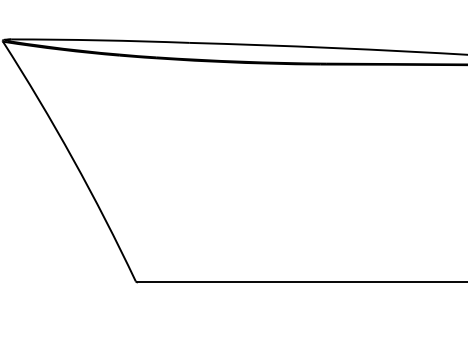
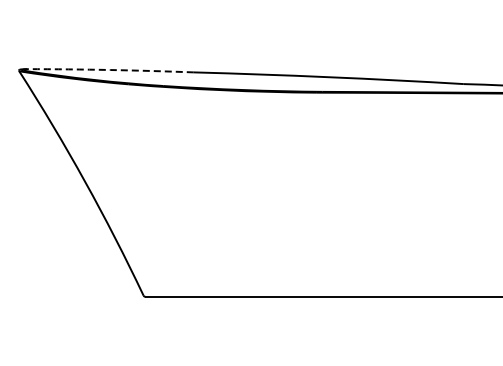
arc: (100, 40) -> (110, 70), solid -> dashed

